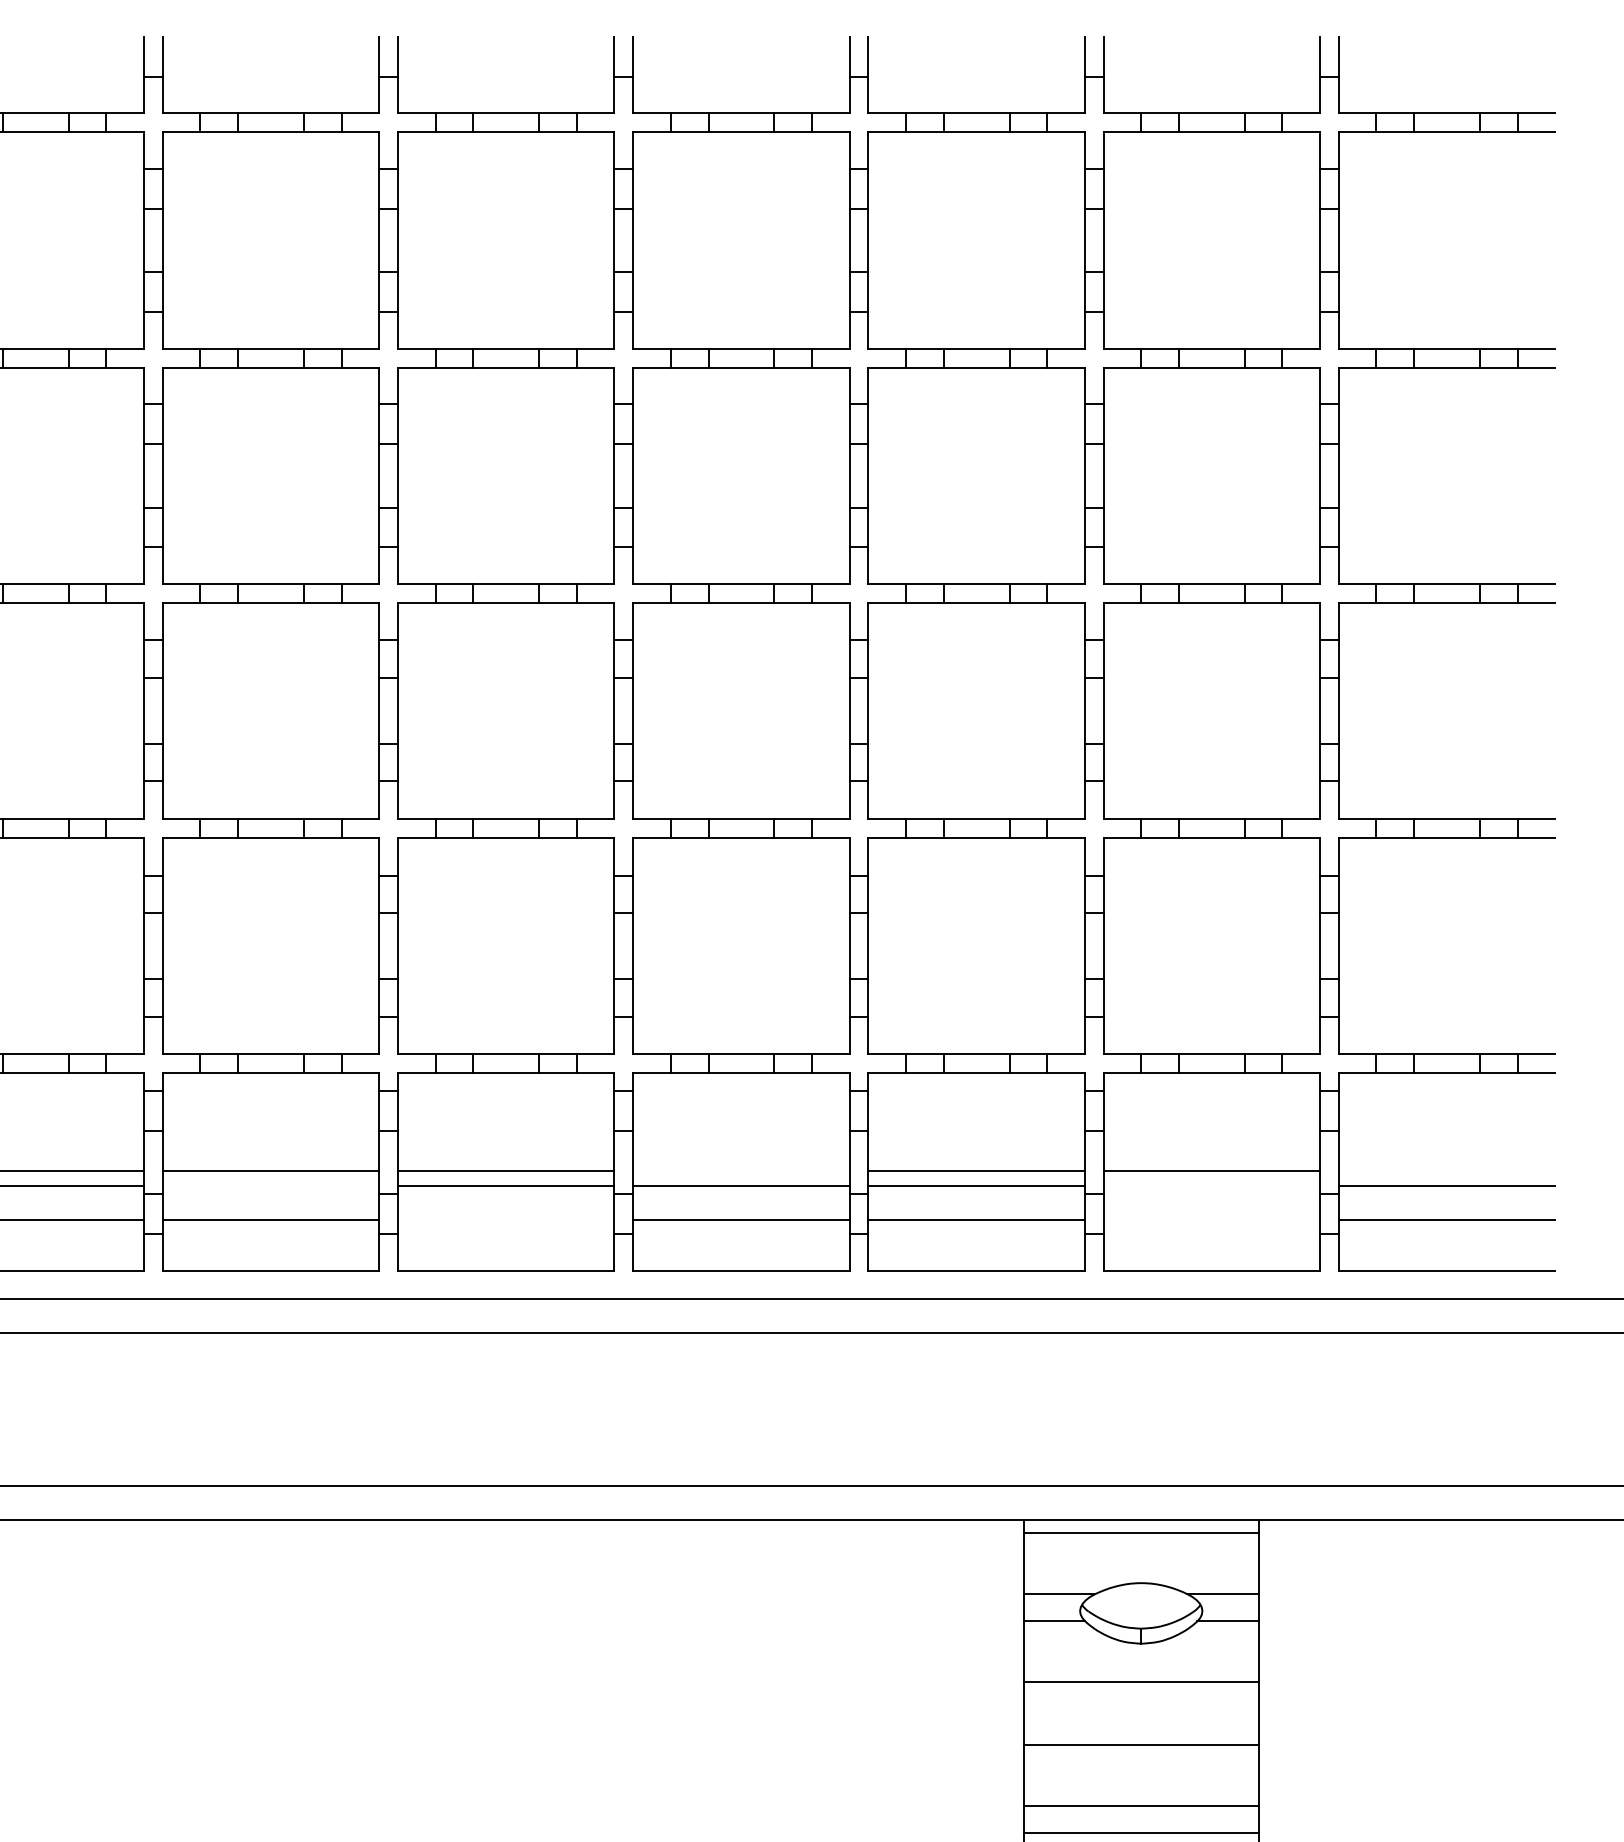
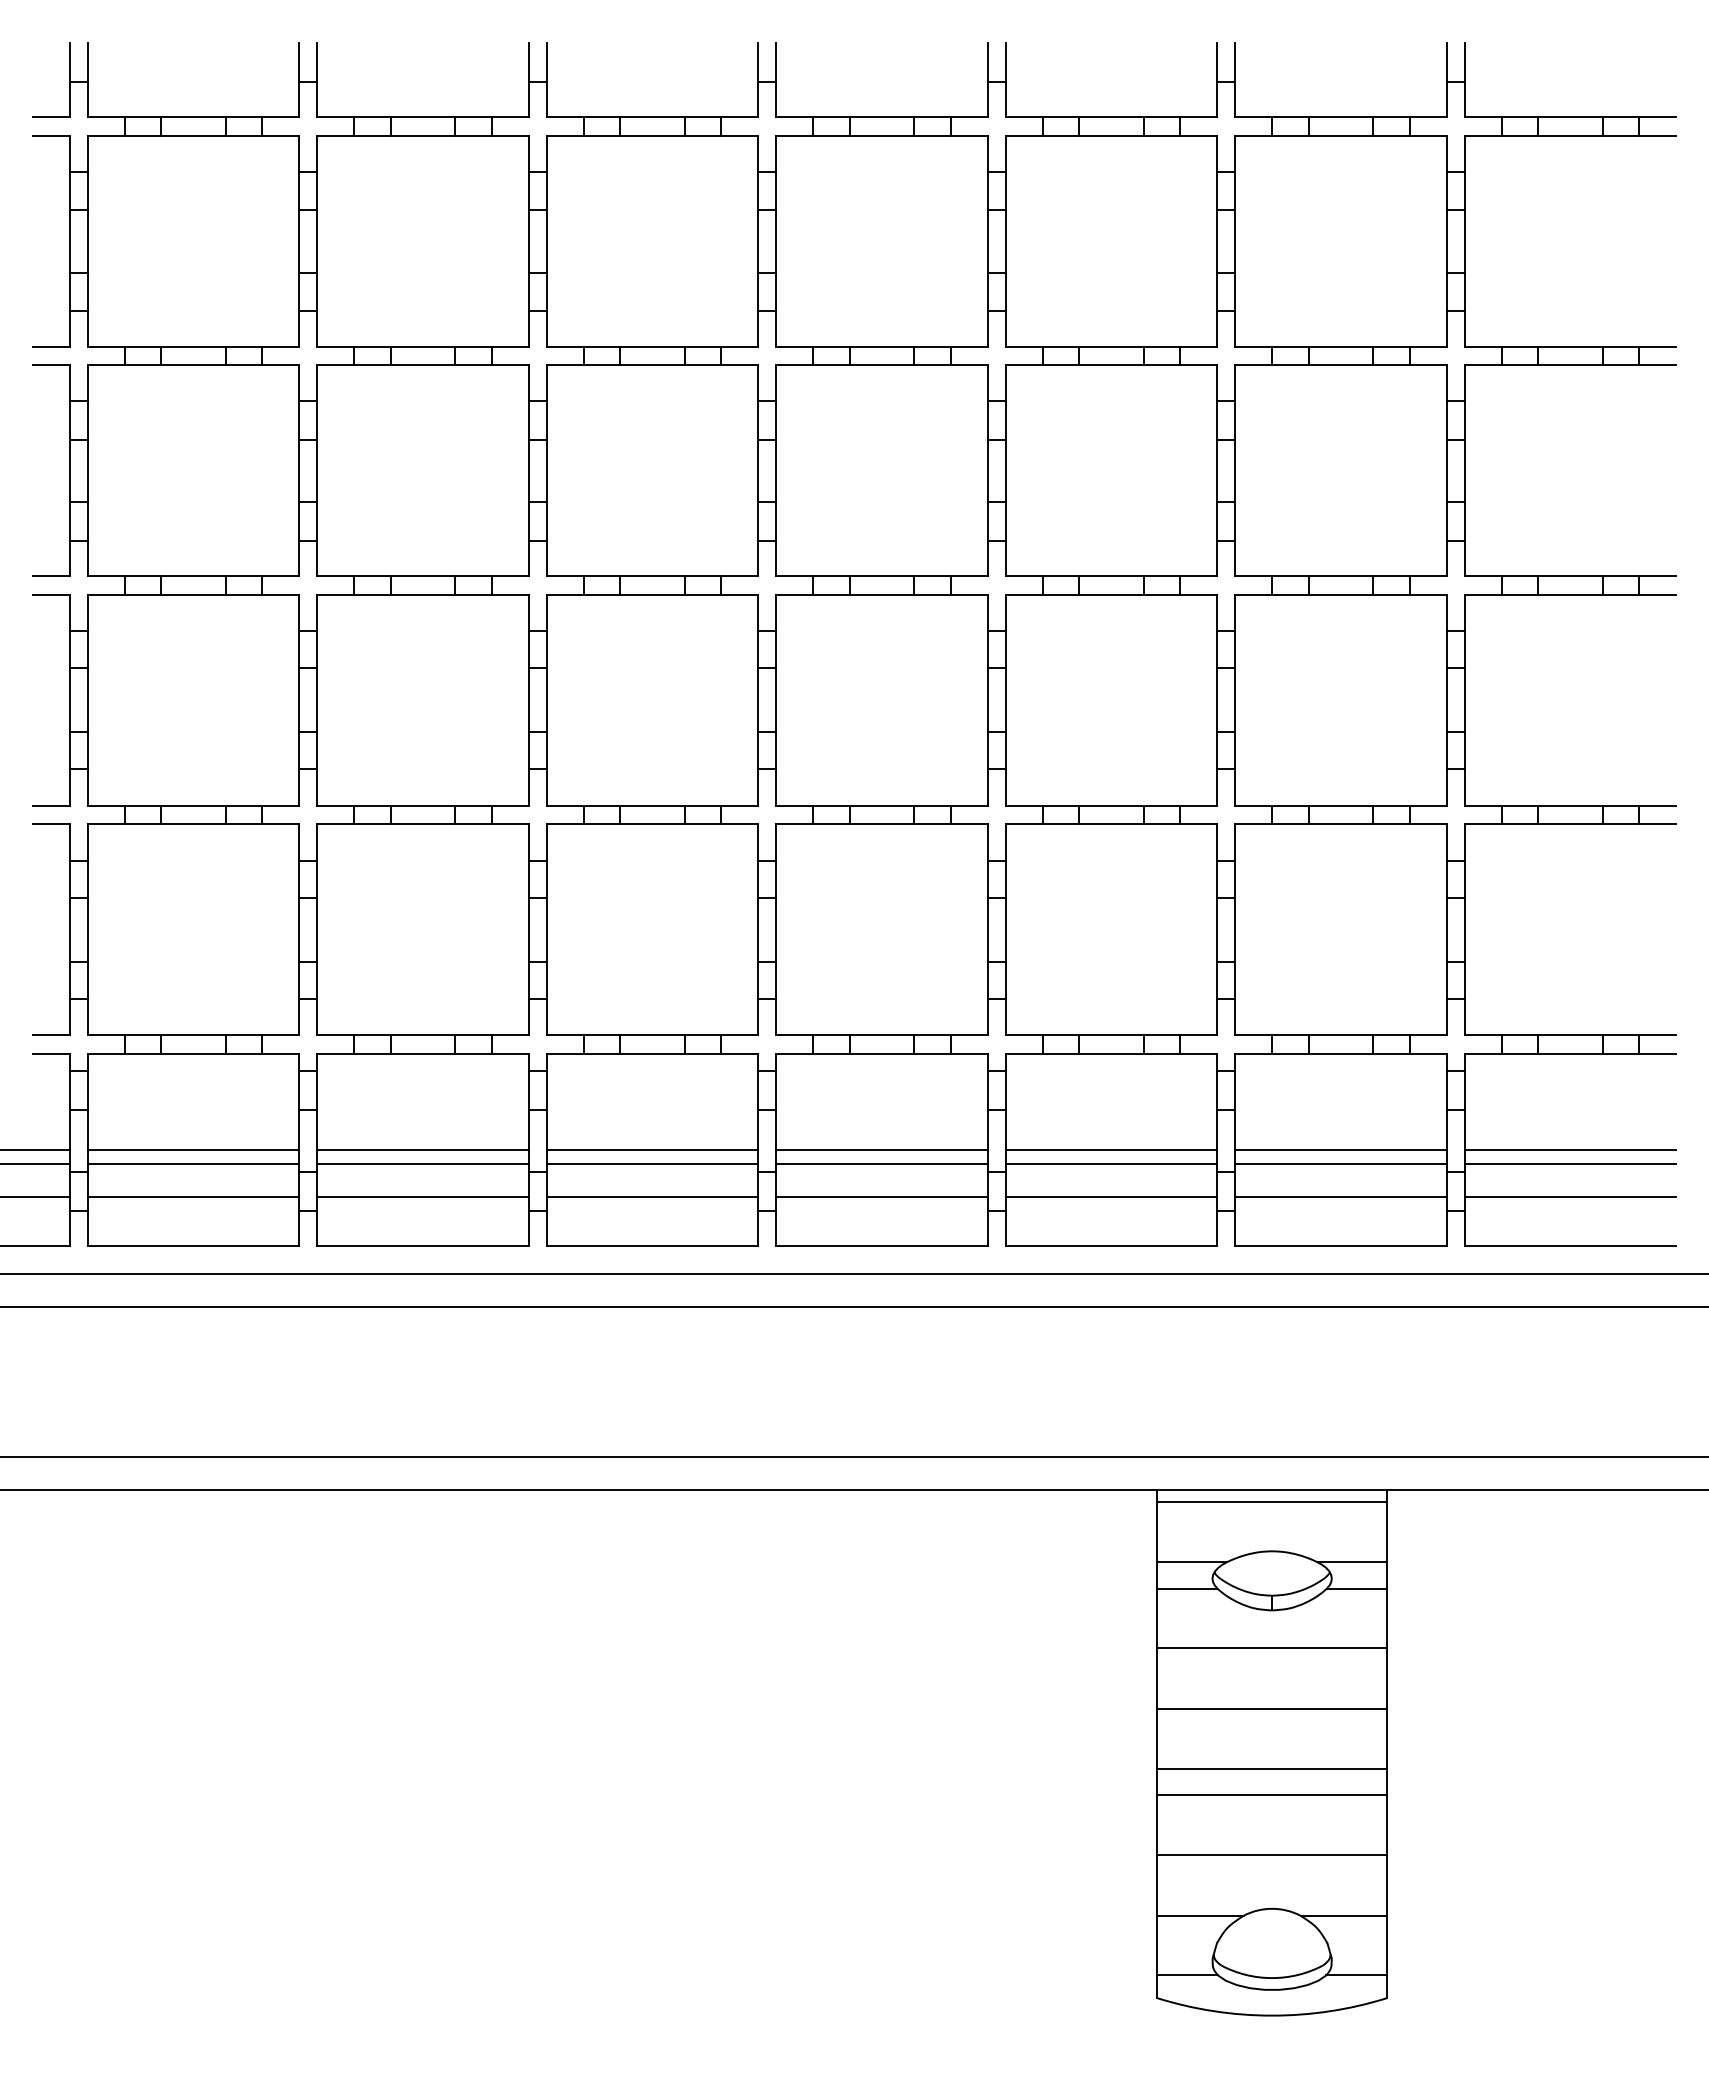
line: (740, 1171) -> (881, 1149), added
line: (1447, 1171) -> (1570, 1149), added
line: (270, 1185) -> (422, 1163), added
line: (1211, 1185) -> (1340, 1163), added
line: (506, 1219) -> (652, 1196), added
line: (1211, 1219) -> (1340, 1196), added

